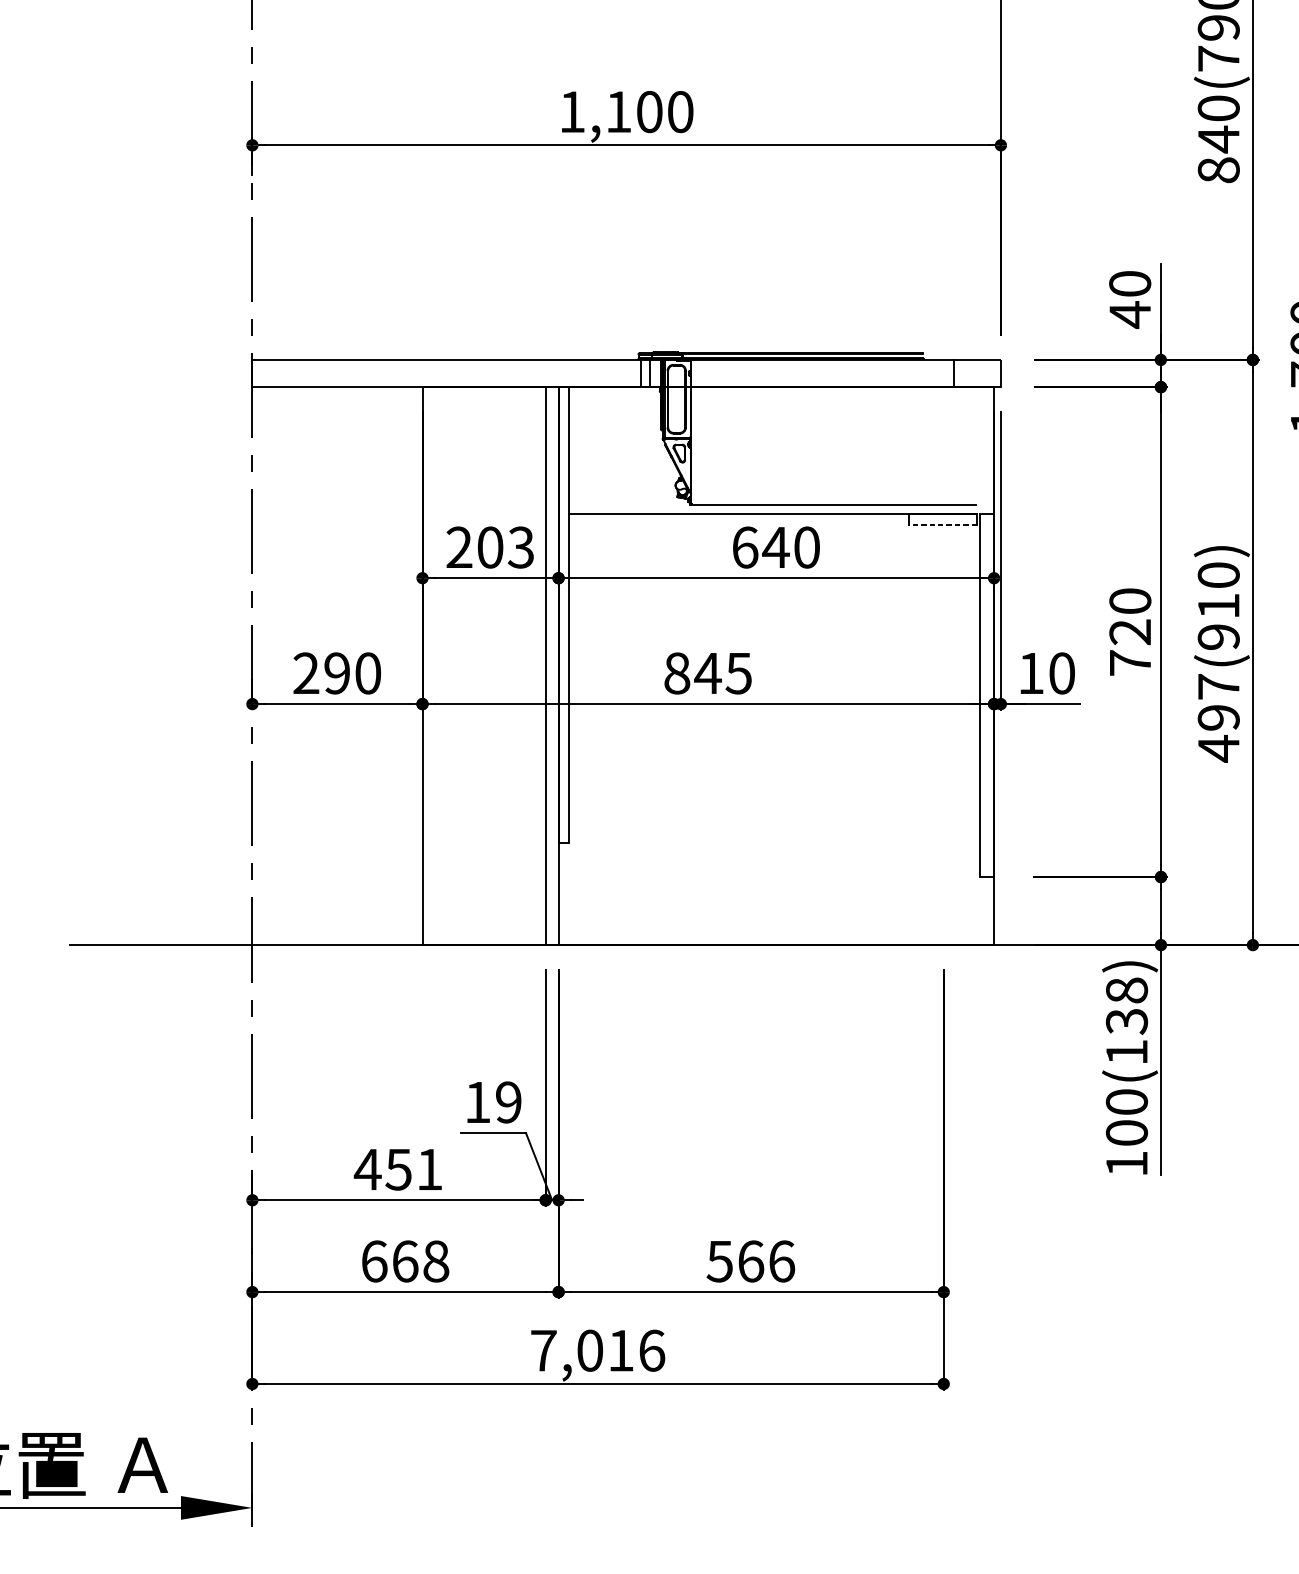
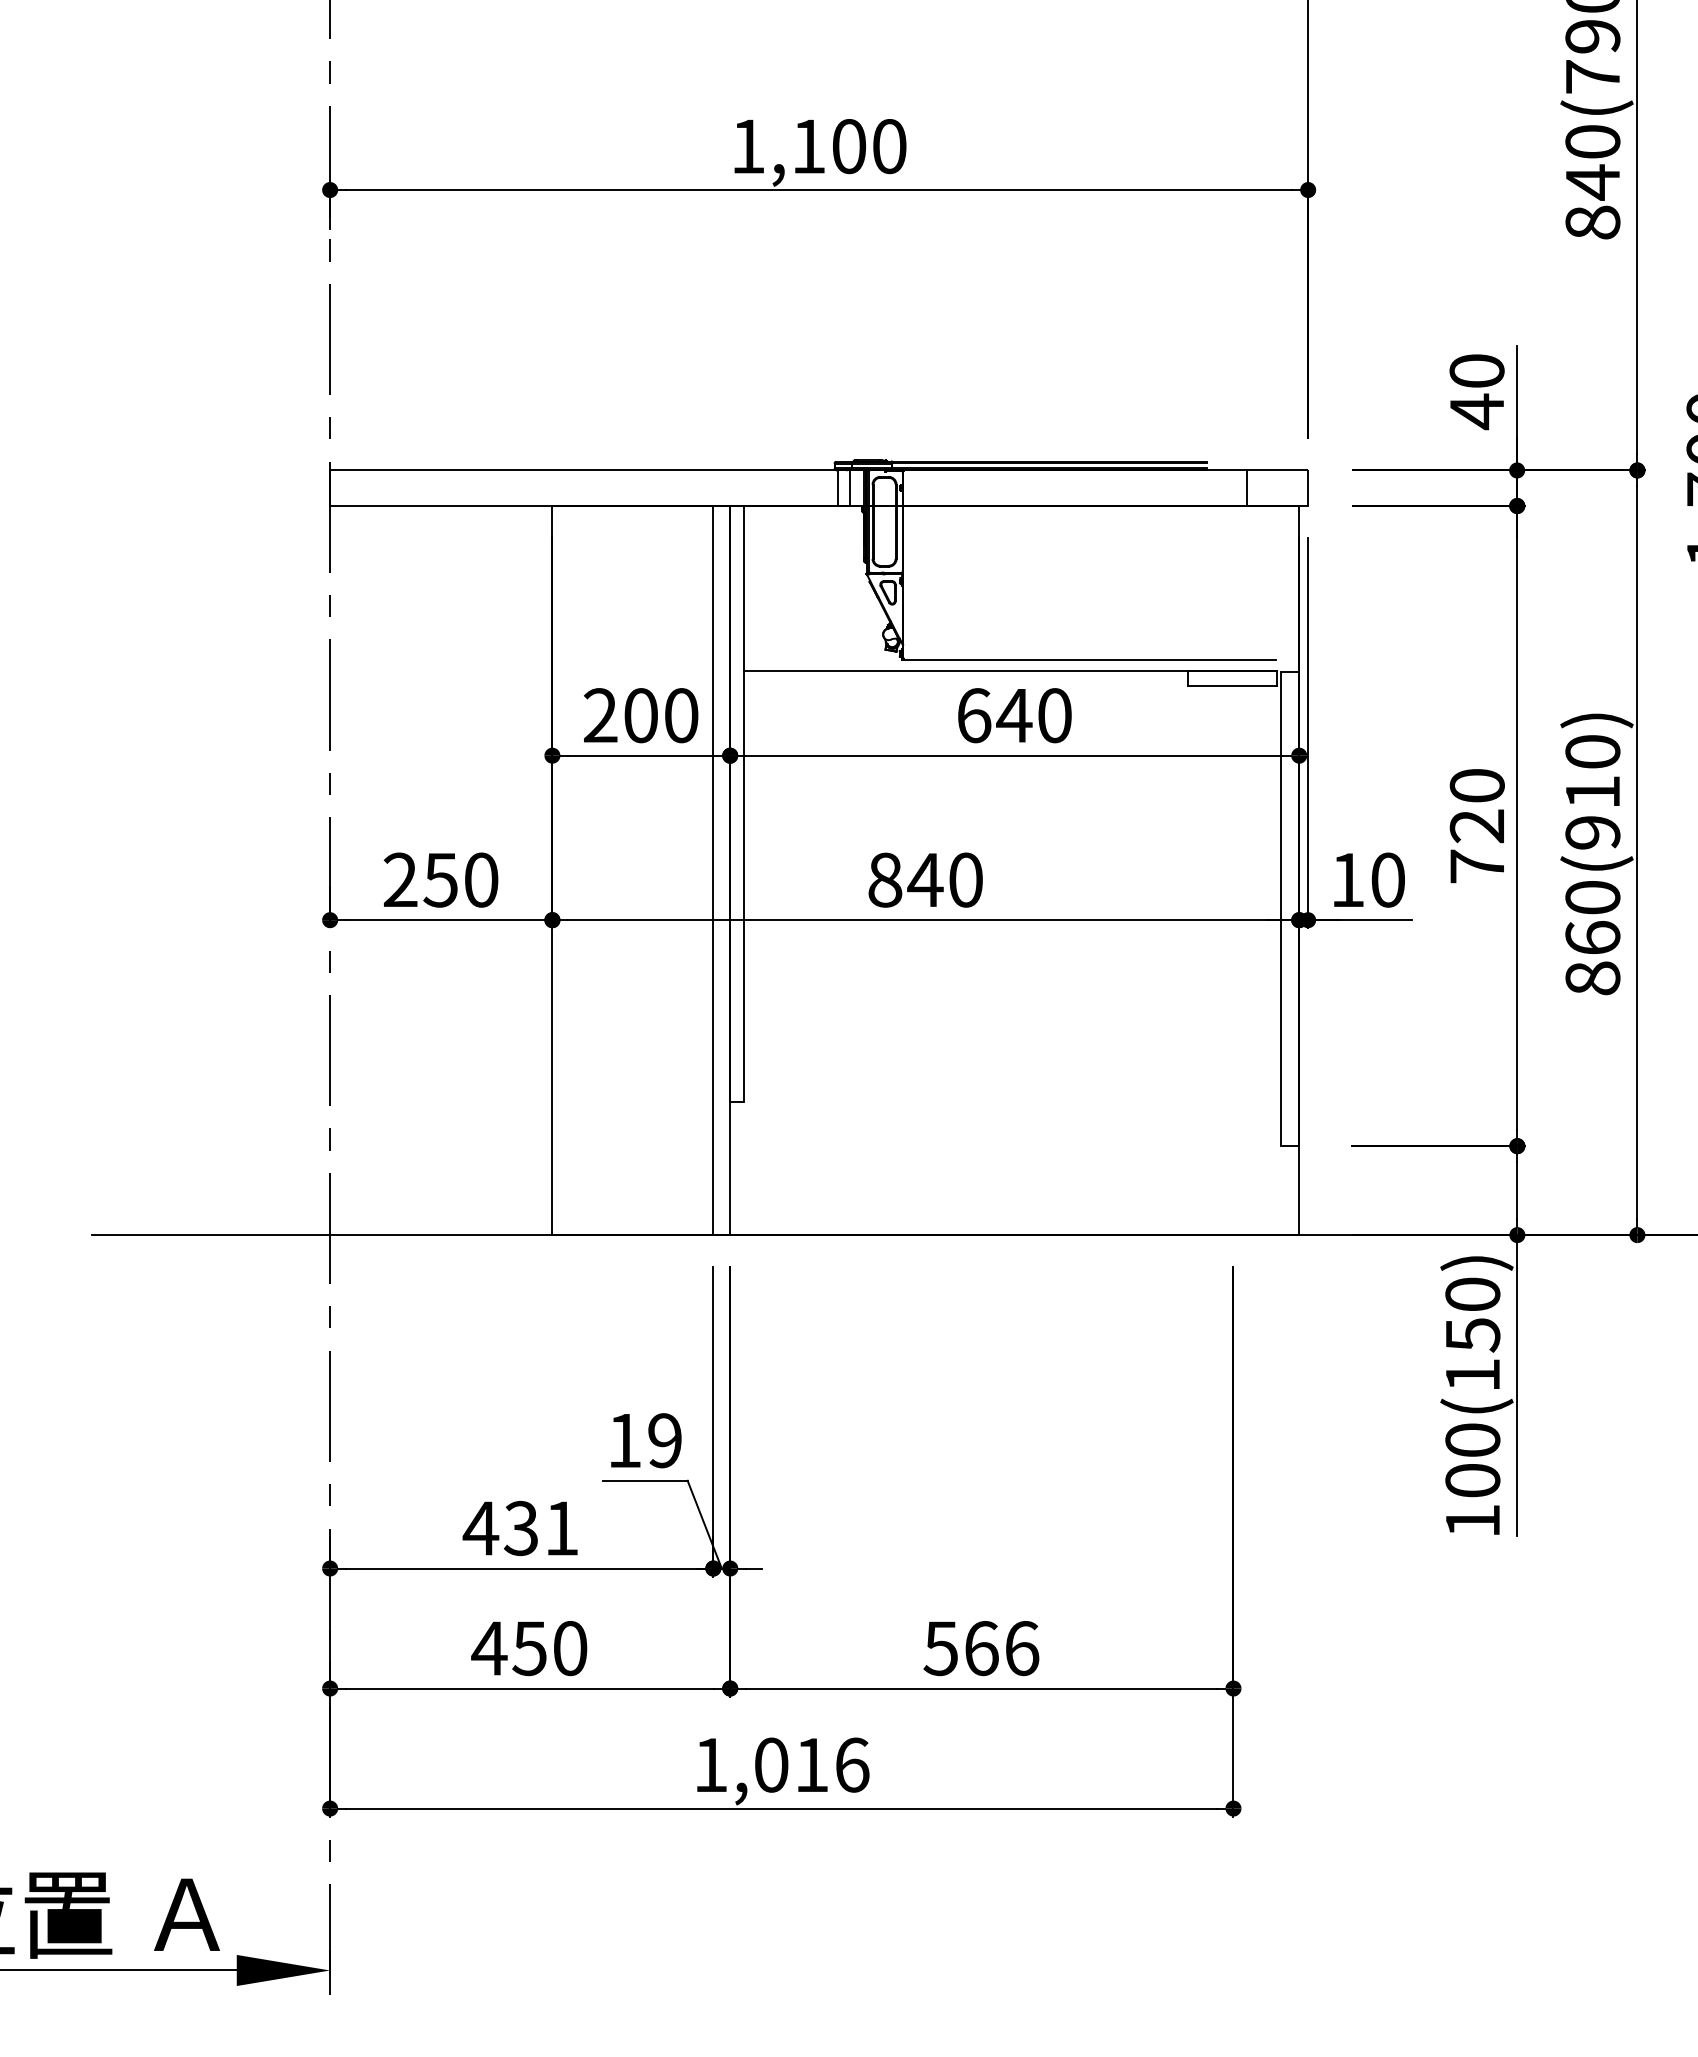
line: (942, 524) -> (1232, 685), dashed -> solid
text: (521, 547) -> (681, 715), 203 -> 200
text: (336, 672) -> (440, 879), 290 -> 250
text: (738, 672) -> (965, 879), 845 -> 840
text: (1218, 718) -> (1592, 938), 497(910) -> 860(910)
text: (1126, 1005) -> (1472, 1314), 100(138) -> 100(150)
text: (398, 1168) -> (520, 1527), 451 -> 431
text: (404, 1261) -> (529, 1648), 668 -> 450
text: (543, 1350) -> (710, 1764), 7,016 -> 1,016

